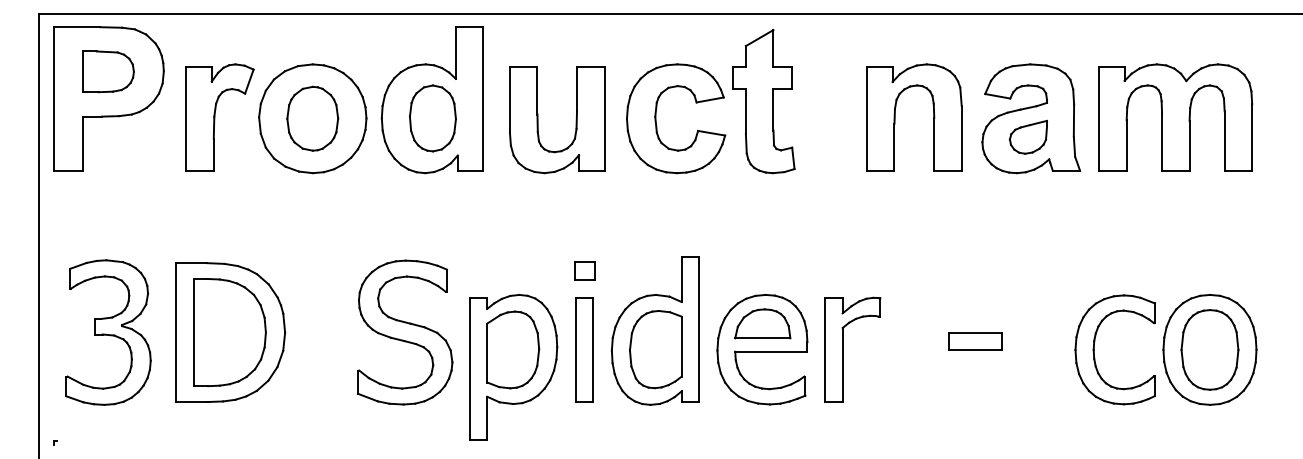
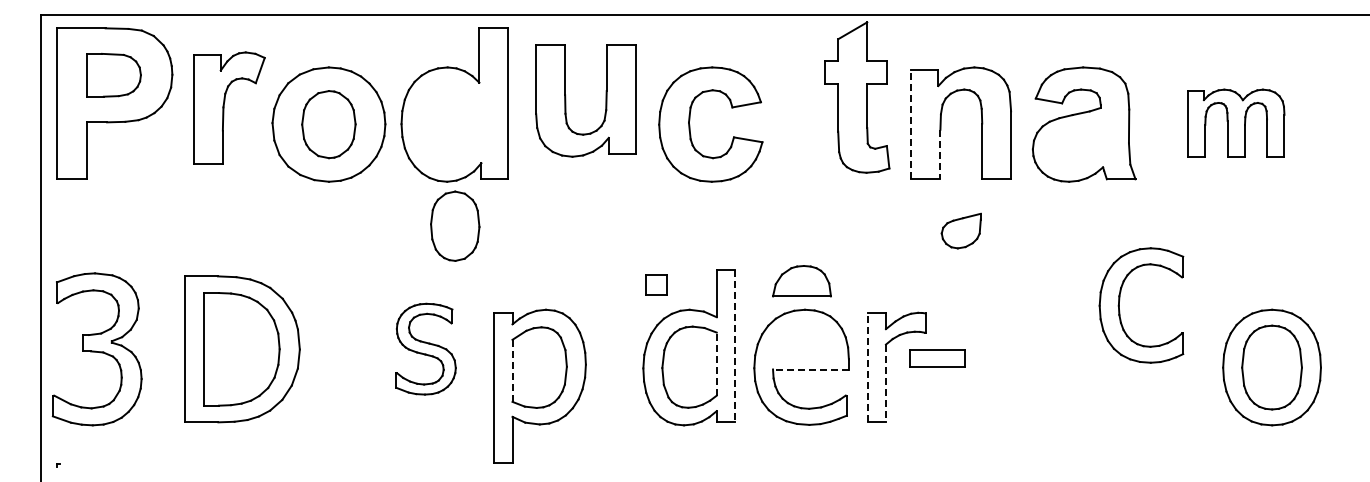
part: (764, 101) -> (857, 97), moved
part: (220, 116) -> (229, 107), moved
part: (1176, 116) -> (1236, 122), size x0.6
part: (433, 117) -> (455, 225), moved
line: (866, 118) -> (911, 124), solid -> dashed
part: (538, 119) -> (566, 100), moved
part: (1027, 136) -> (960, 230), moved
line: (894, 147) -> (940, 154), solid -> dashed
part: (584, 270) -> (656, 284), moved
part: (762, 324) -> (801, 281), moved
line: (699, 329) -> (735, 346), solid -> dashed
part: (404, 331) -> (425, 348), size x0.6
part: (107, 332) -> (96, 349), moved
part: (975, 341) -> (937, 358), moved
part: (1095, 344) -> (1120, 299), moved
line: (681, 346) -> (716, 364), solid -> dashed
part: (584, 349) -> (614, 367), removed
line: (825, 349) -> (867, 367), solid -> dashed
line: (770, 351) -> (810, 369), solid -> dashed
line: (487, 353) -> (512, 371), solid -> dashed
line: (842, 365) -> (885, 383), solid -> dashed

